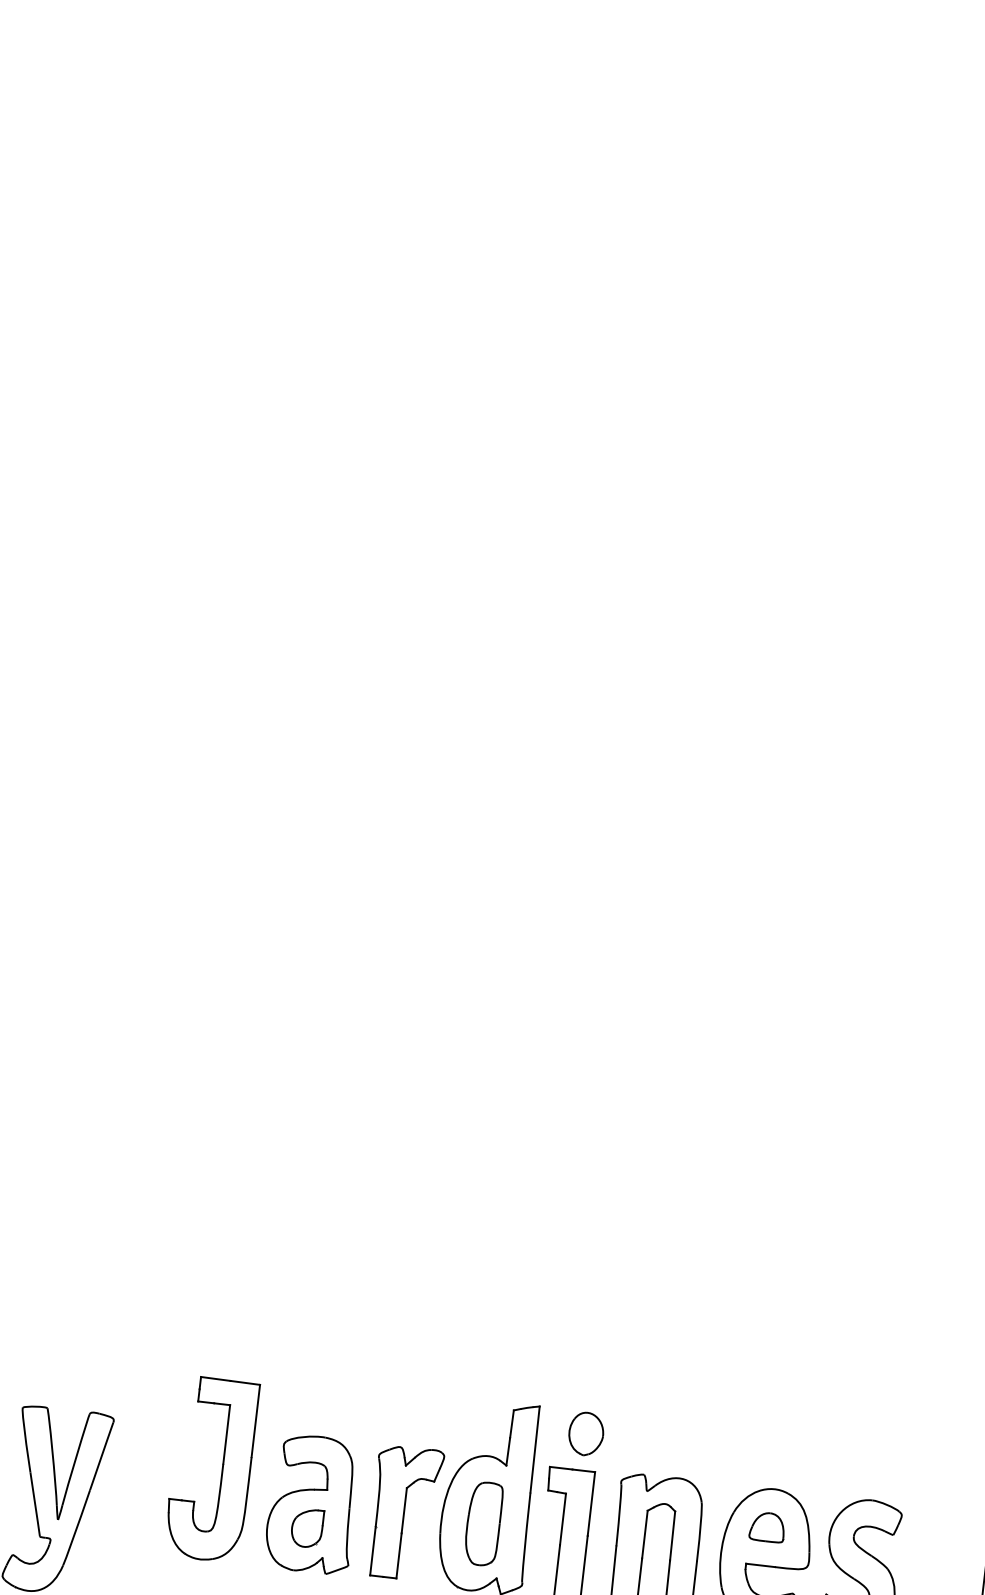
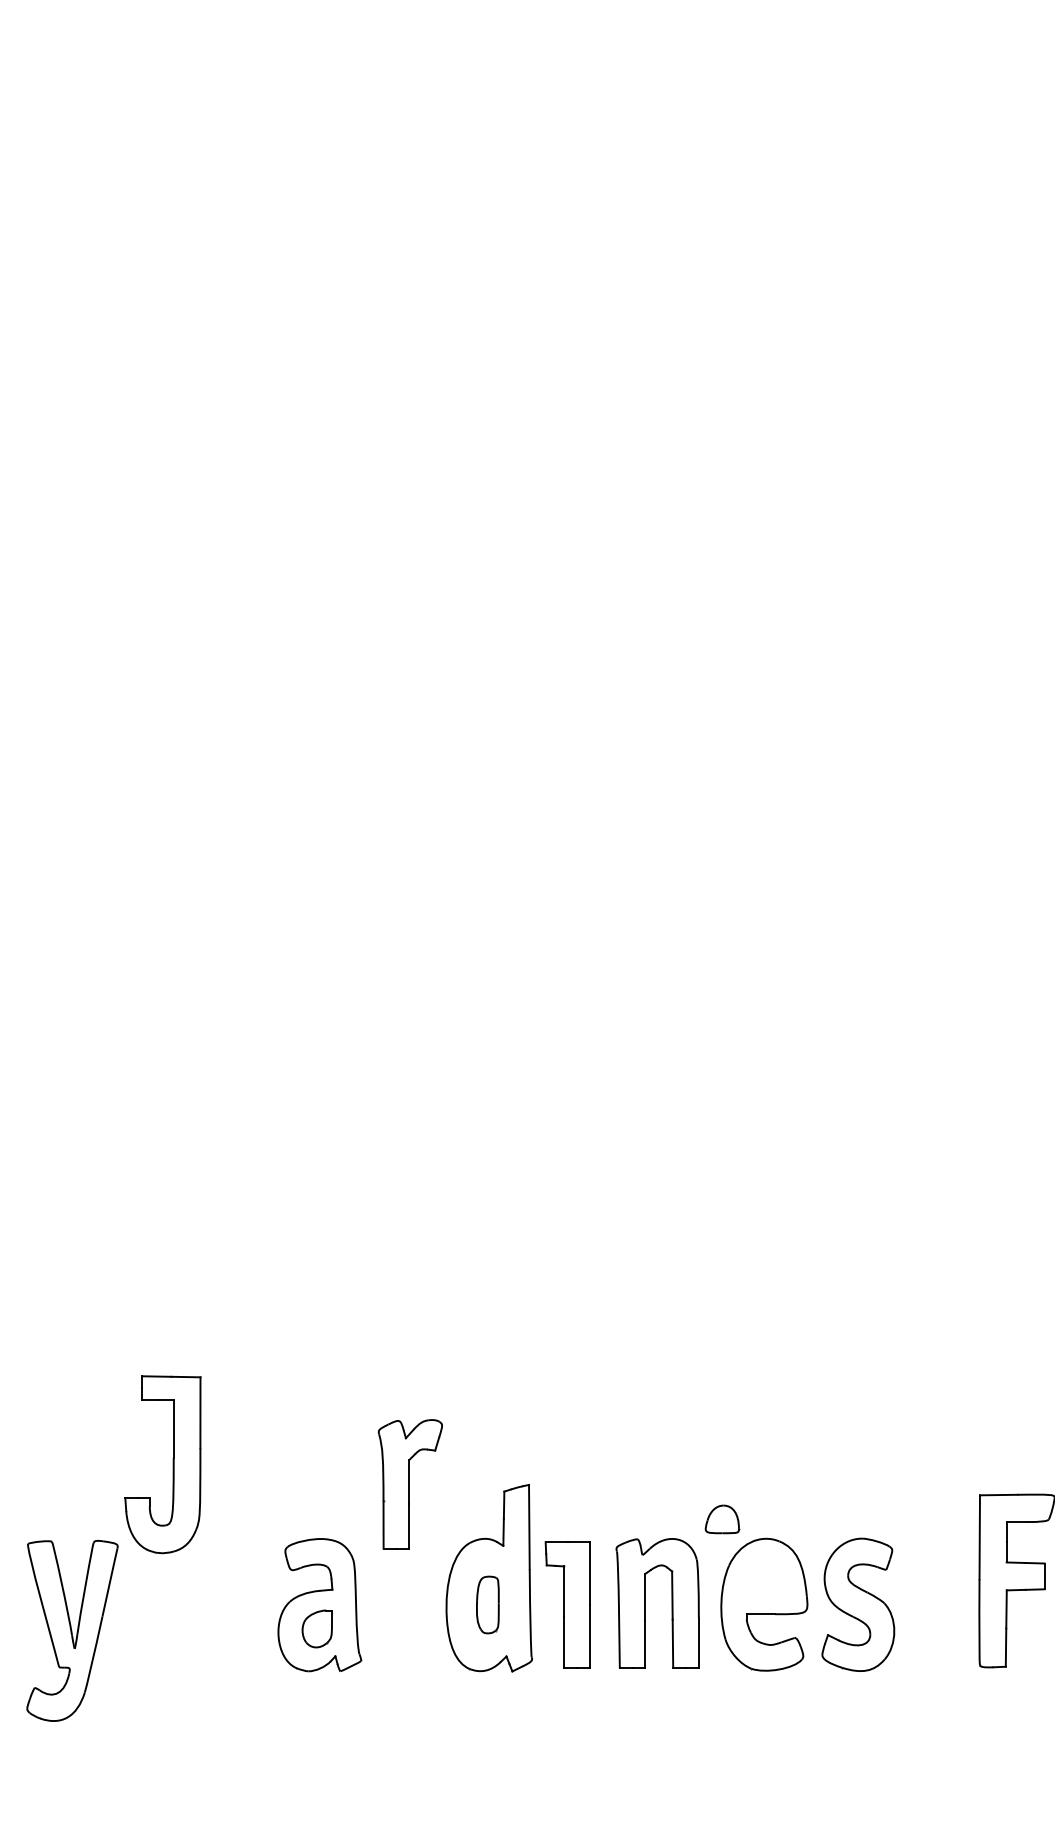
part: (585, 1434) -> (576, 1506), removed
part: (221, 1470) -> (172, 1464), moved
part: (404, 1513) -> (409, 1484), moved
part: (483, 1523) -> (487, 1604), size x0.7
part: (767, 1527) -> (722, 1519), moved

